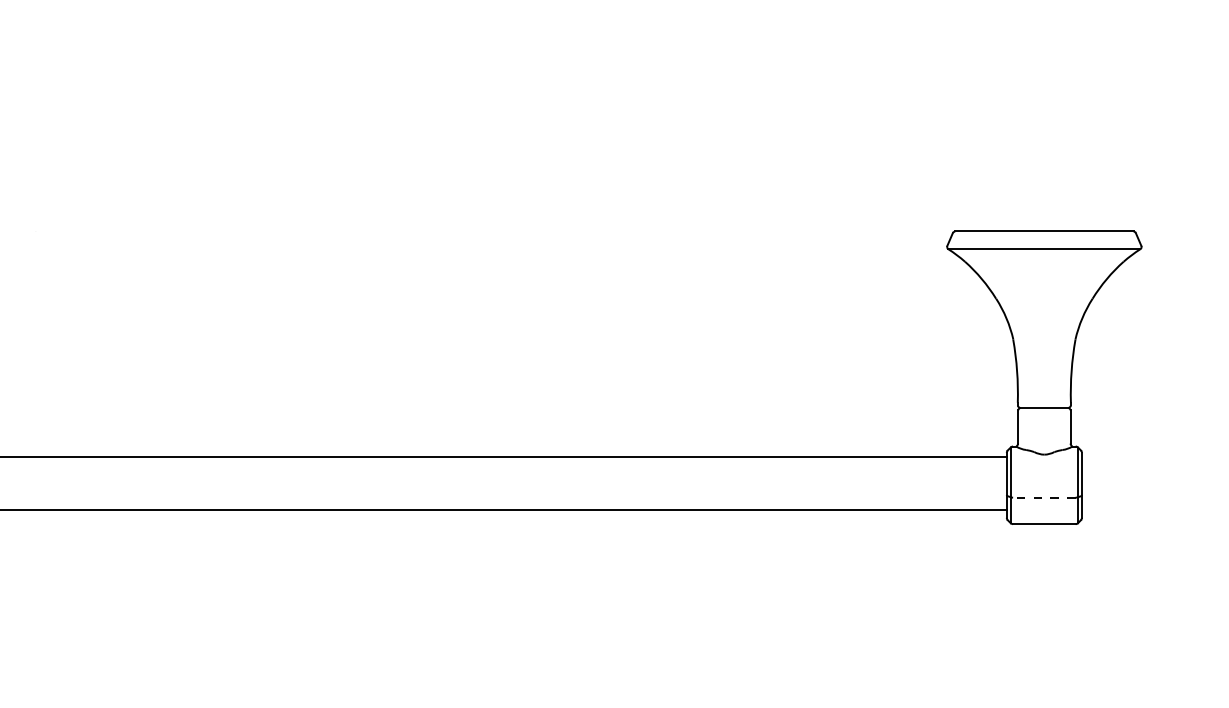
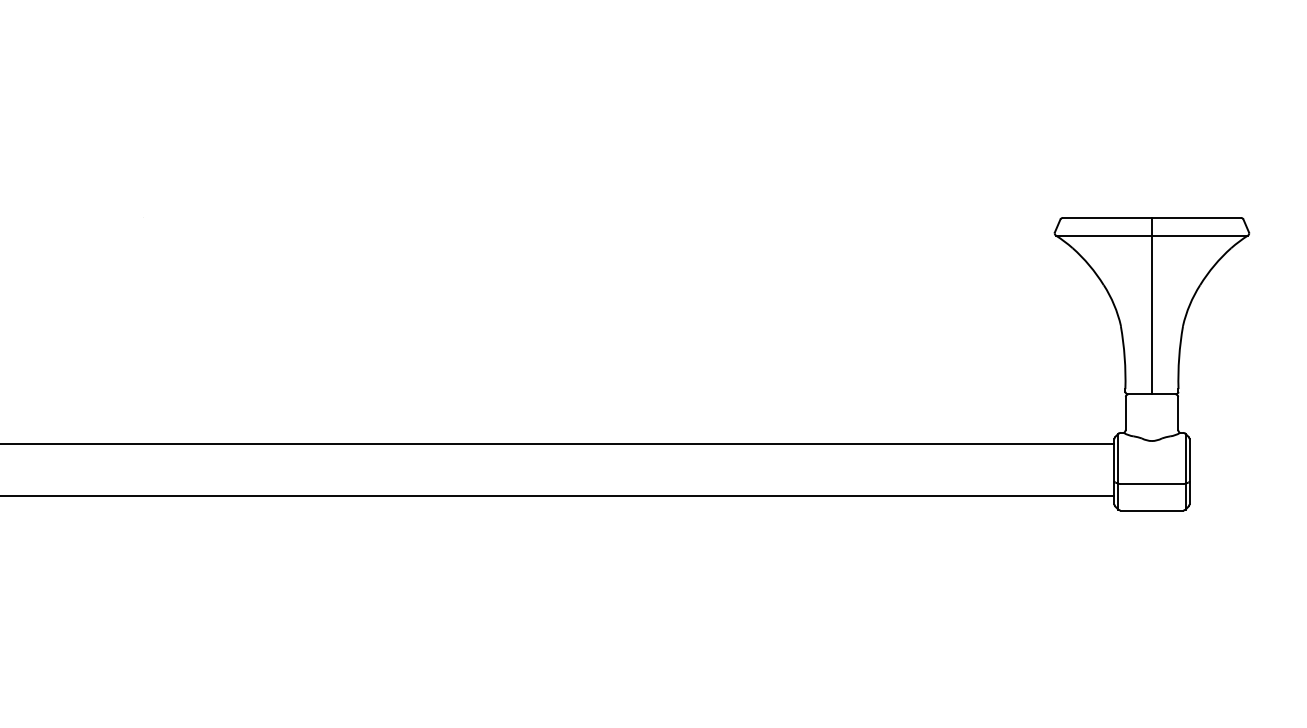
line: (1043, 319) -> (1151, 305), added
line: (1043, 498) -> (1151, 484), dashed -> solid

